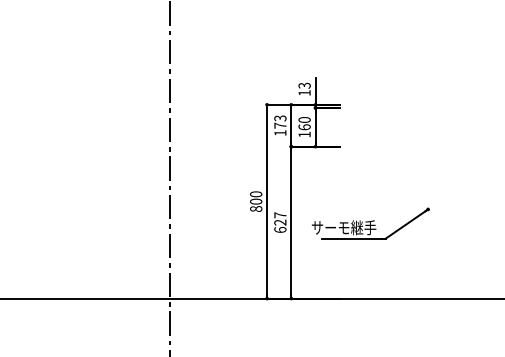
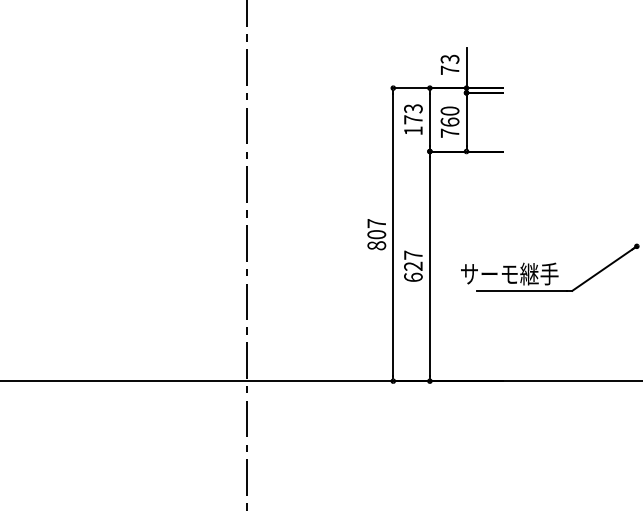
text: (304, 92) -> (449, 69), 13 -> 73
text: (304, 134) -> (449, 133), 160 -> 760
text: (256, 194) -> (377, 223), 800 -> 807

